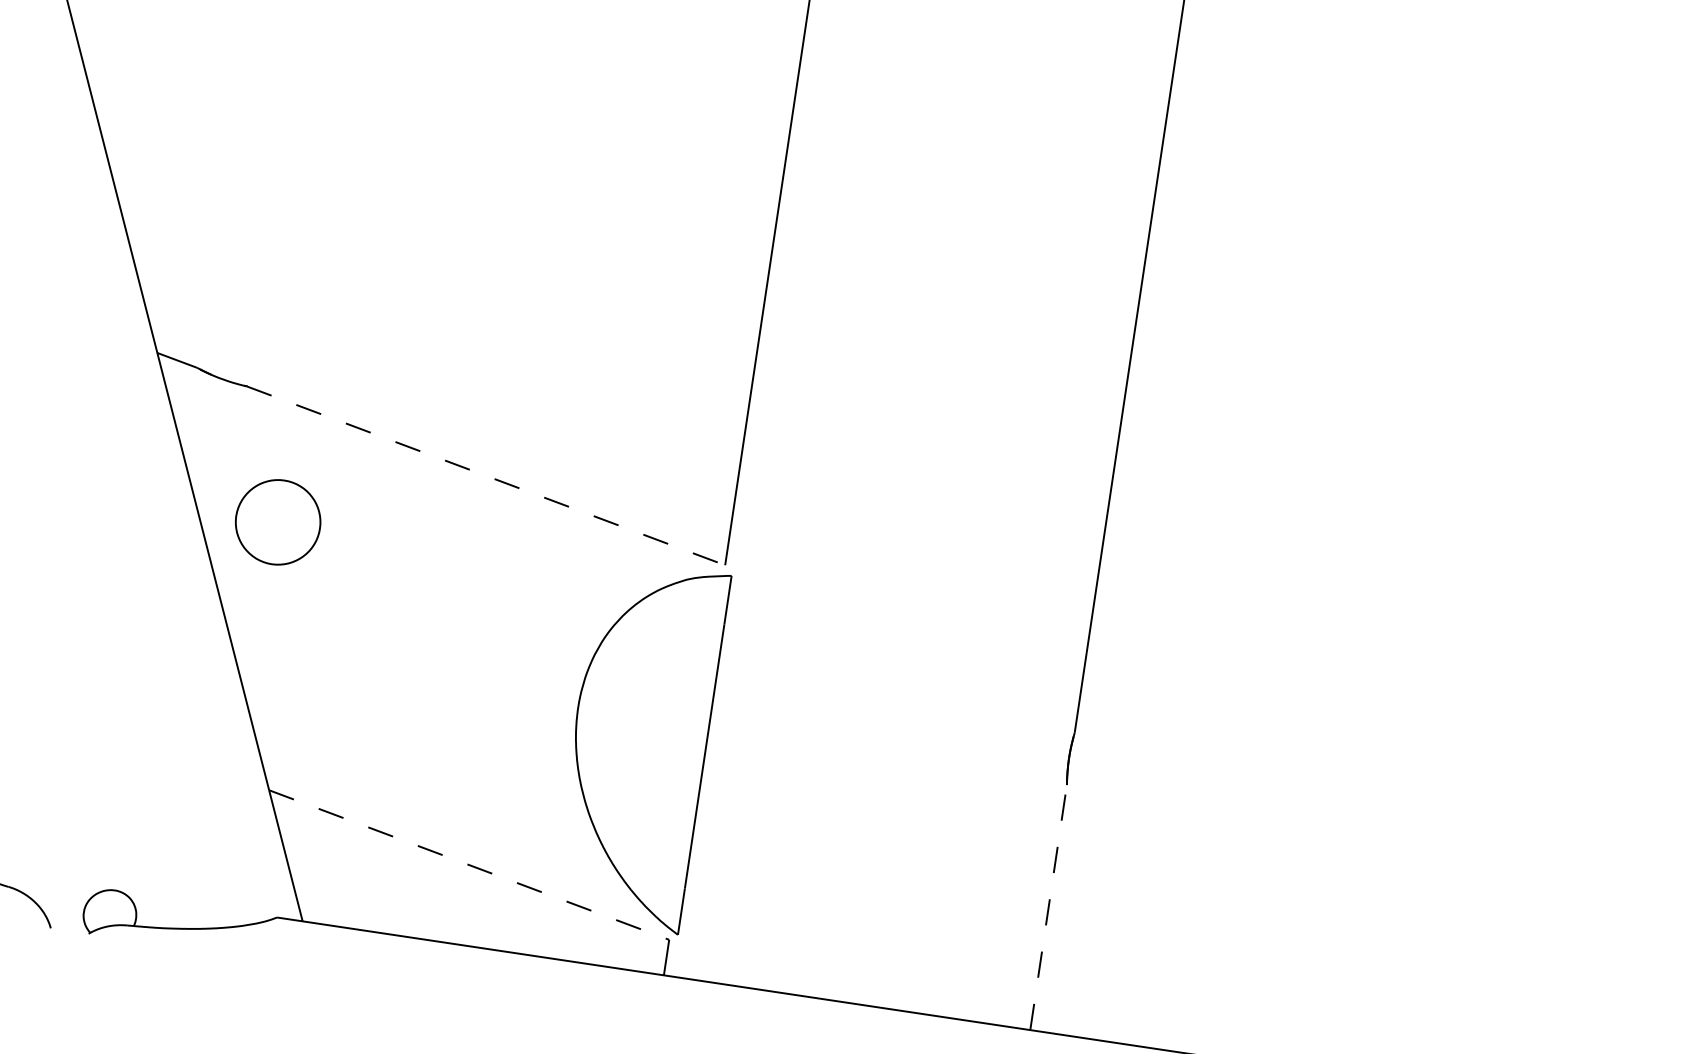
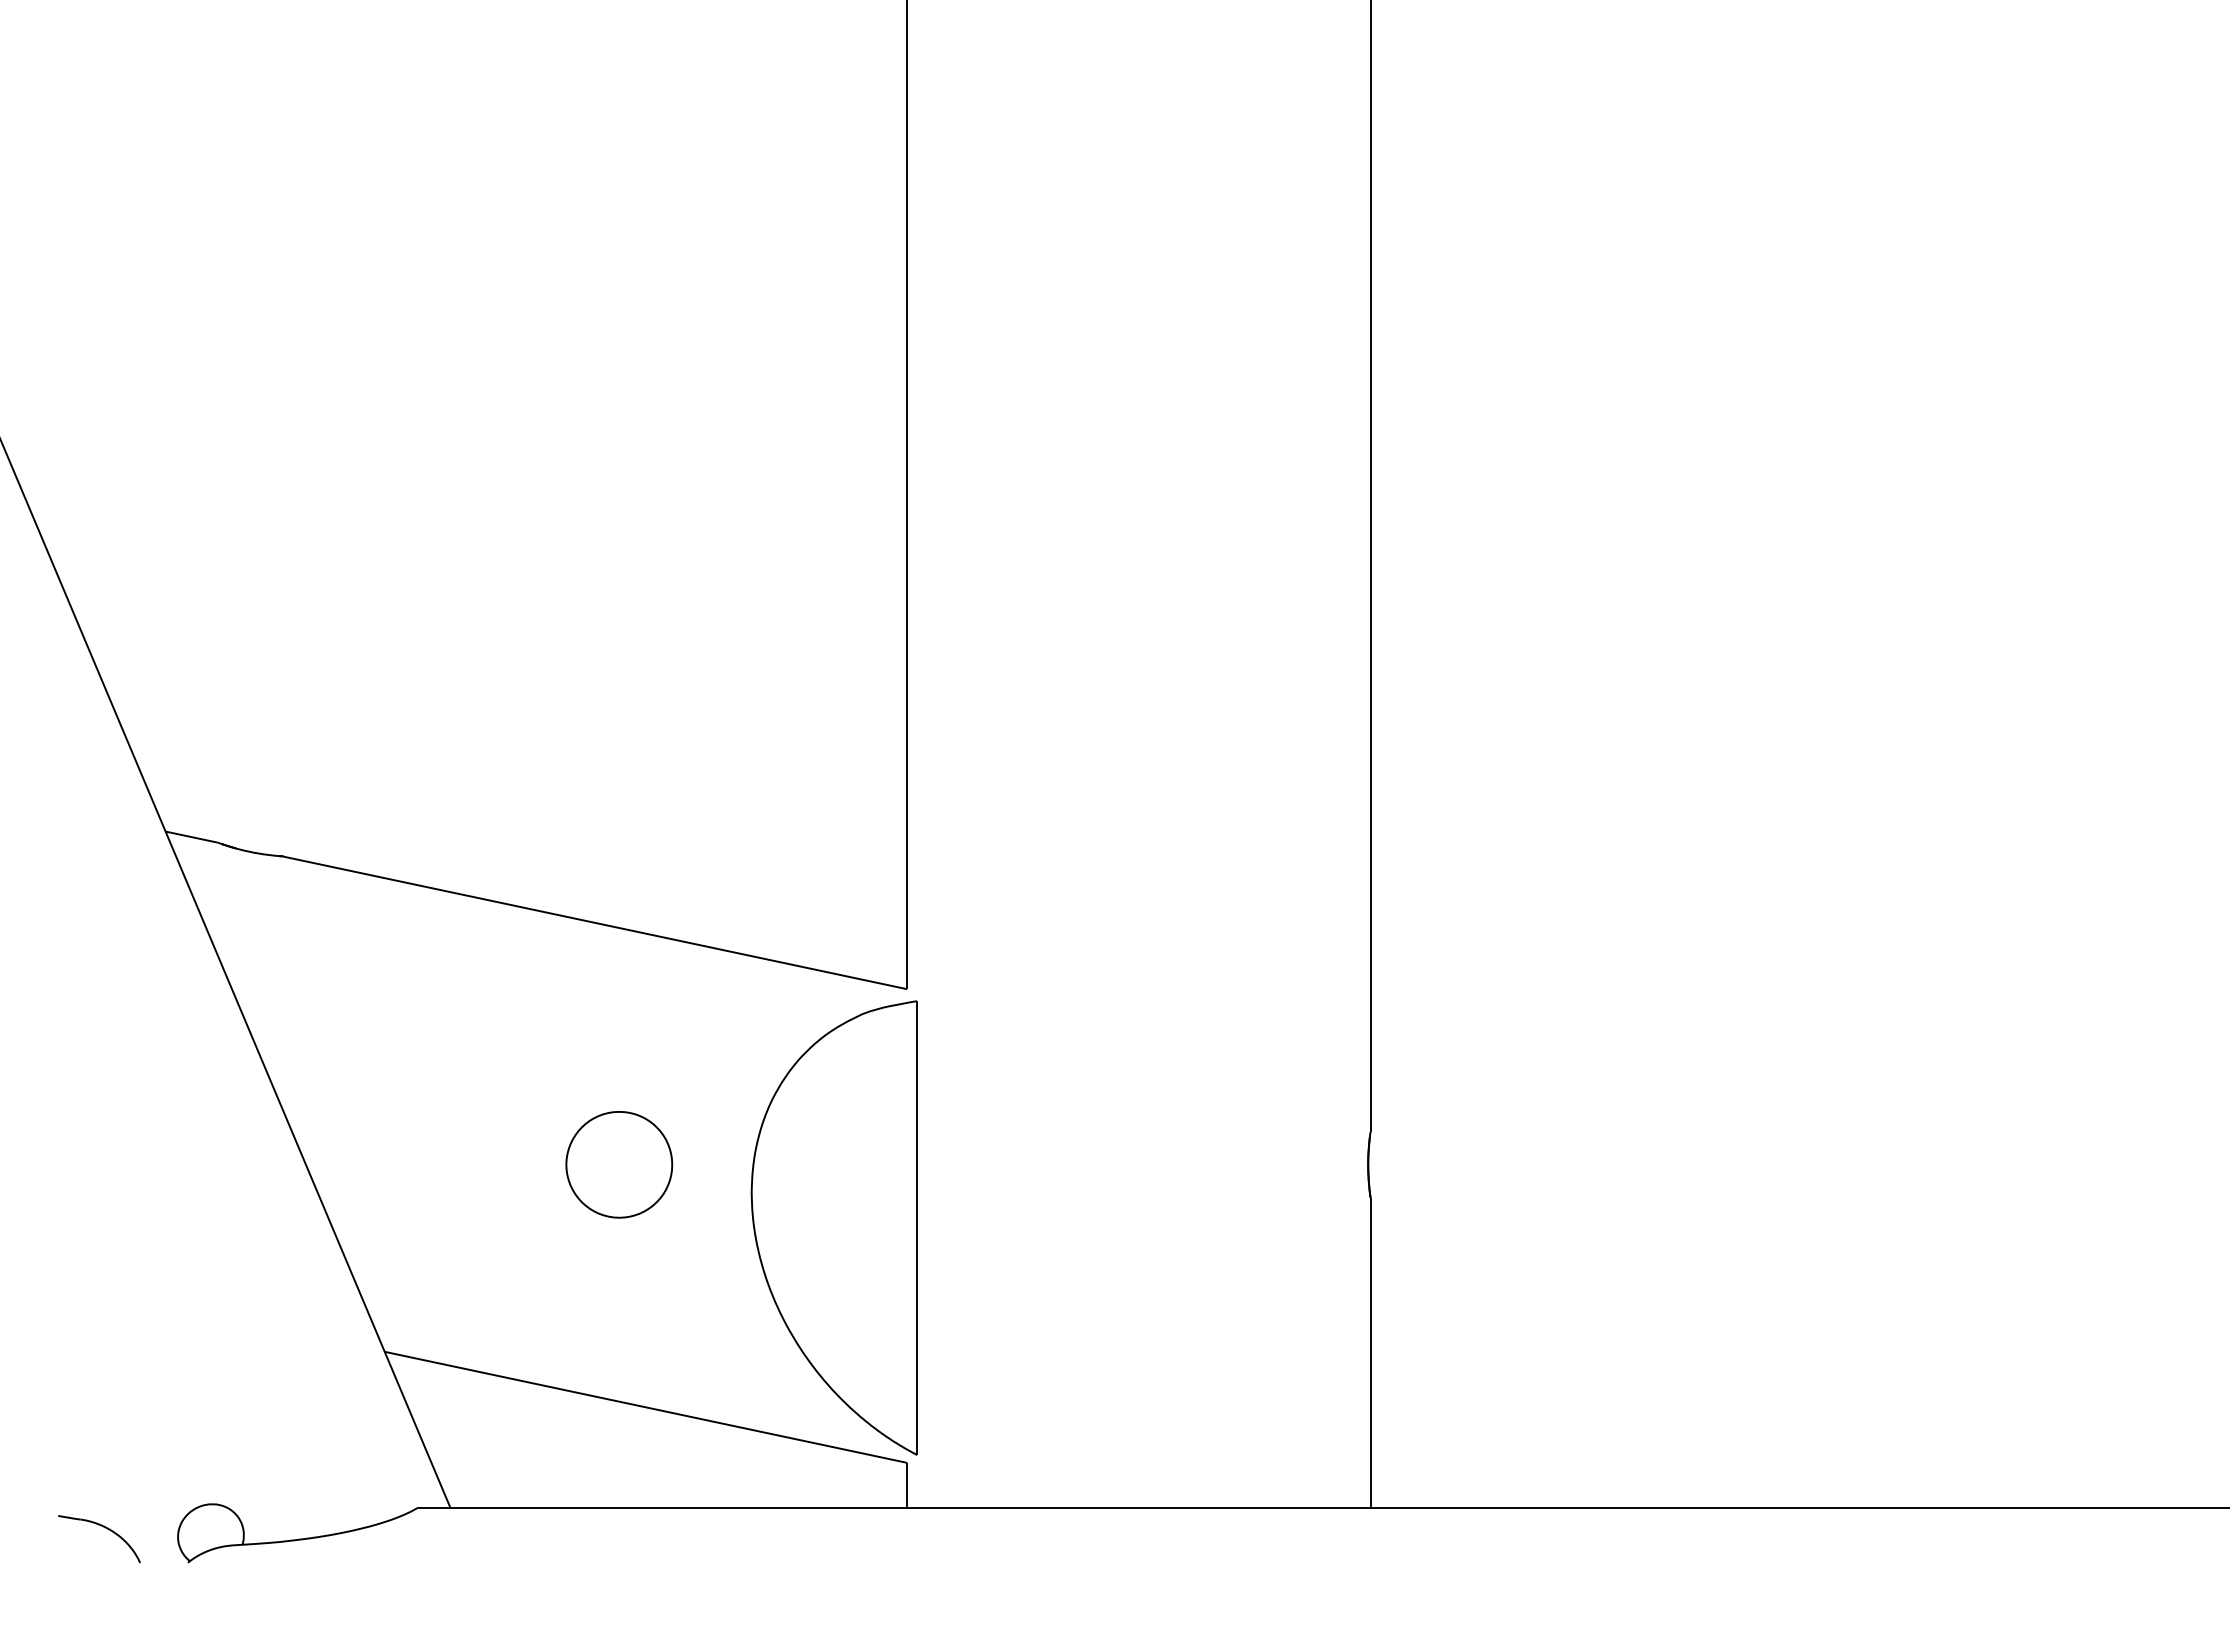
line: (486, 475) -> (595, 922), dashed -> solid
part: (278, 522) -> (619, 1164), moved
line: (469, 865) -> (646, 1407), dashed -> solid
line: (1048, 907) -> (1370, 1352), dashed -> solid

